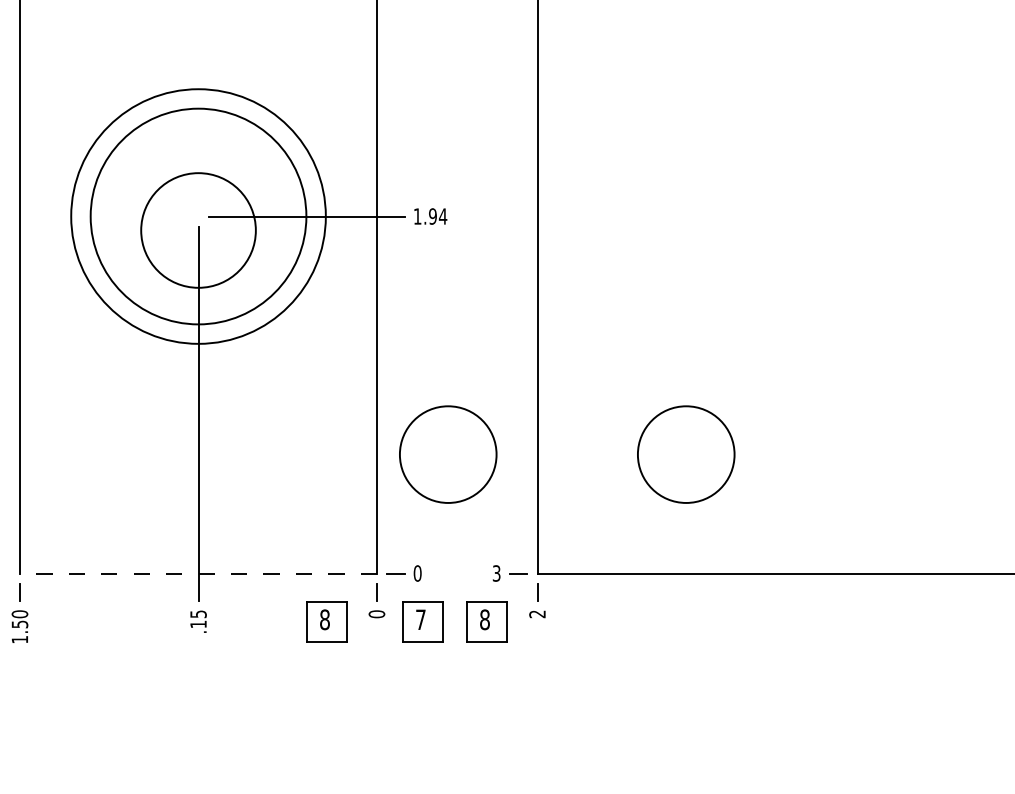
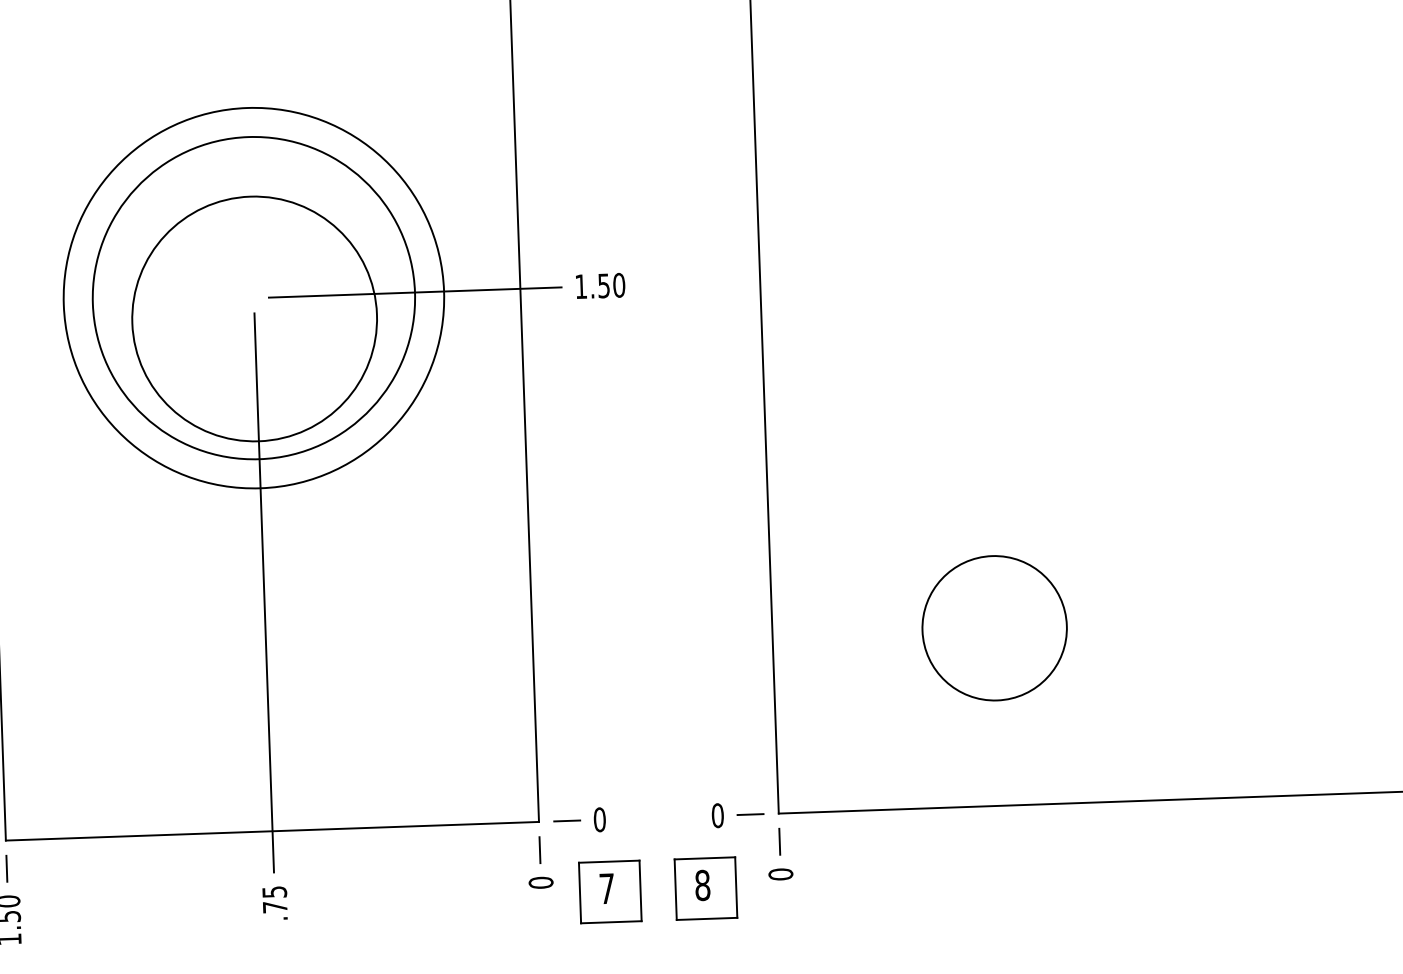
text: (438, 216) -> (612, 285), 1.94 -> 1.50
circle: (198, 230) -> (254, 318), size x1.43
circle: (448, 454) -> (639, 640), removed
line: (197, 573) -> (270, 831), dashed -> solid
text: (496, 573) -> (717, 815), 3 -> 0
text: (537, 614) -> (780, 874), 2 -> 0
part: (326, 621) -> (466, 896), removed
text: (198, 624) -> (275, 907), .15 -> .75

